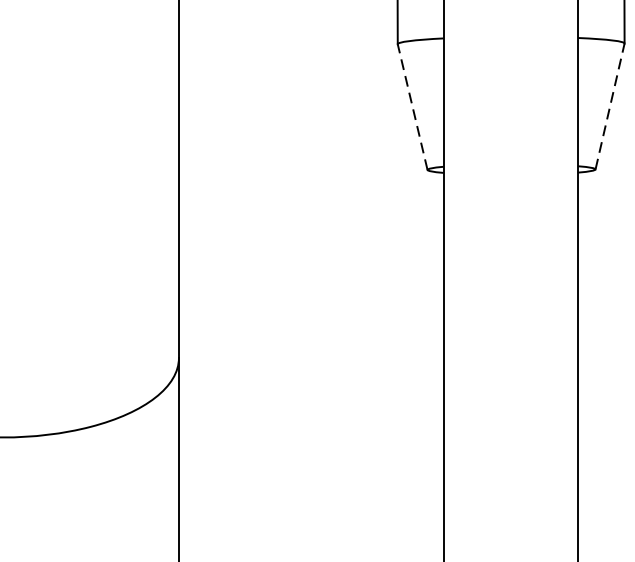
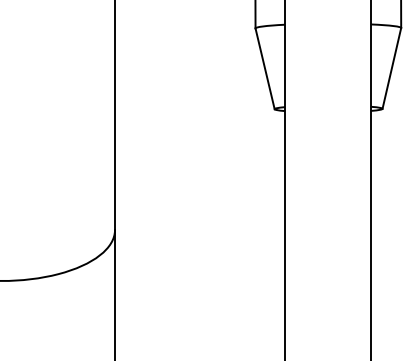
line: (411, 106) -> (264, 68), dashed -> solid
line: (609, 106) -> (391, 68), dashed -> solid

